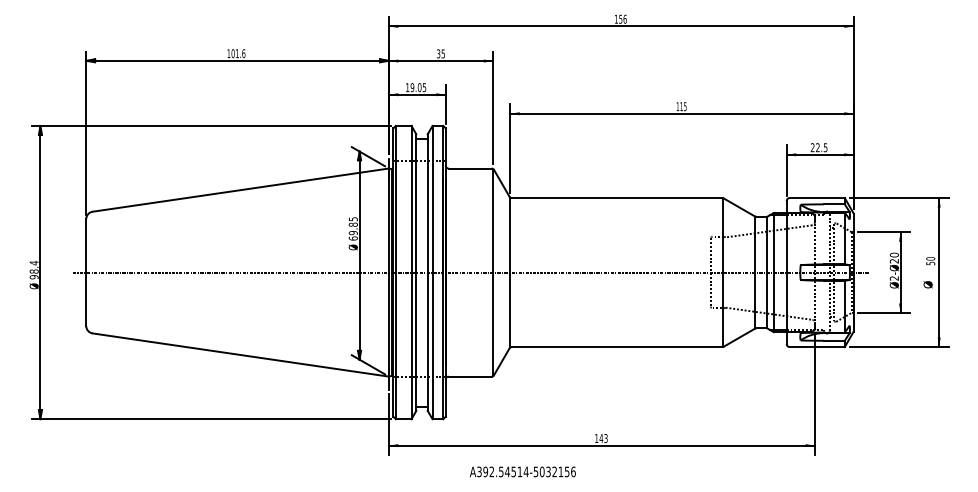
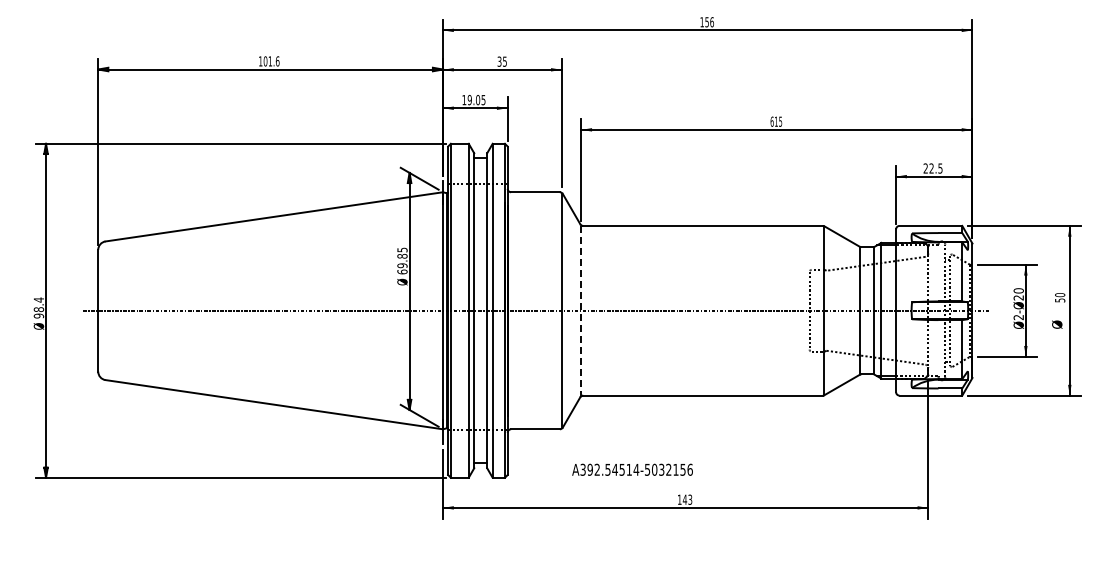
text: (677, 106) -> (771, 121), 115 -> 615
line: (510, 272) -> (581, 310), solid -> dashed
text: (522, 471) -> (632, 469), moved

